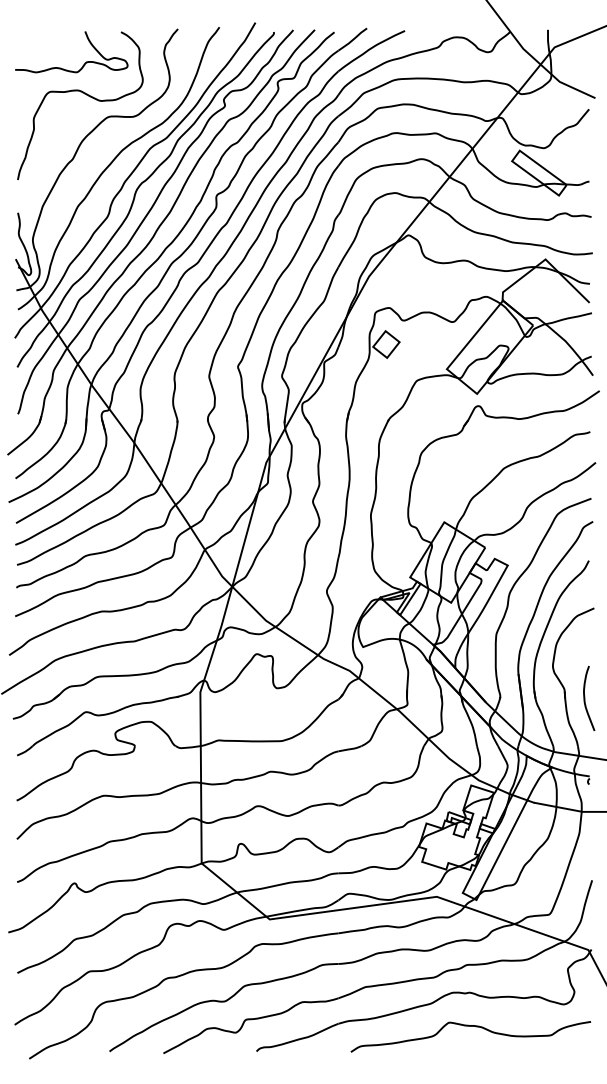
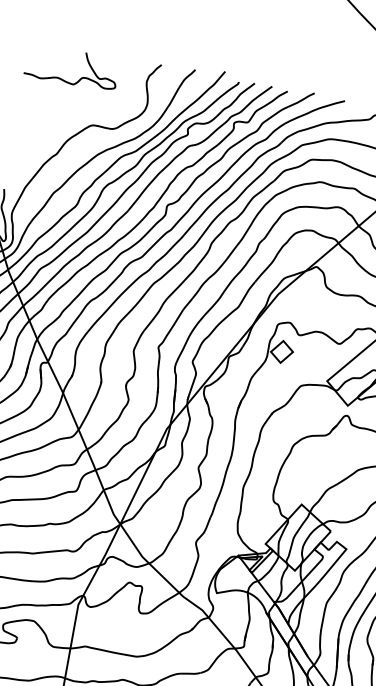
curve: (86, 95) -> (77, 104), removed

